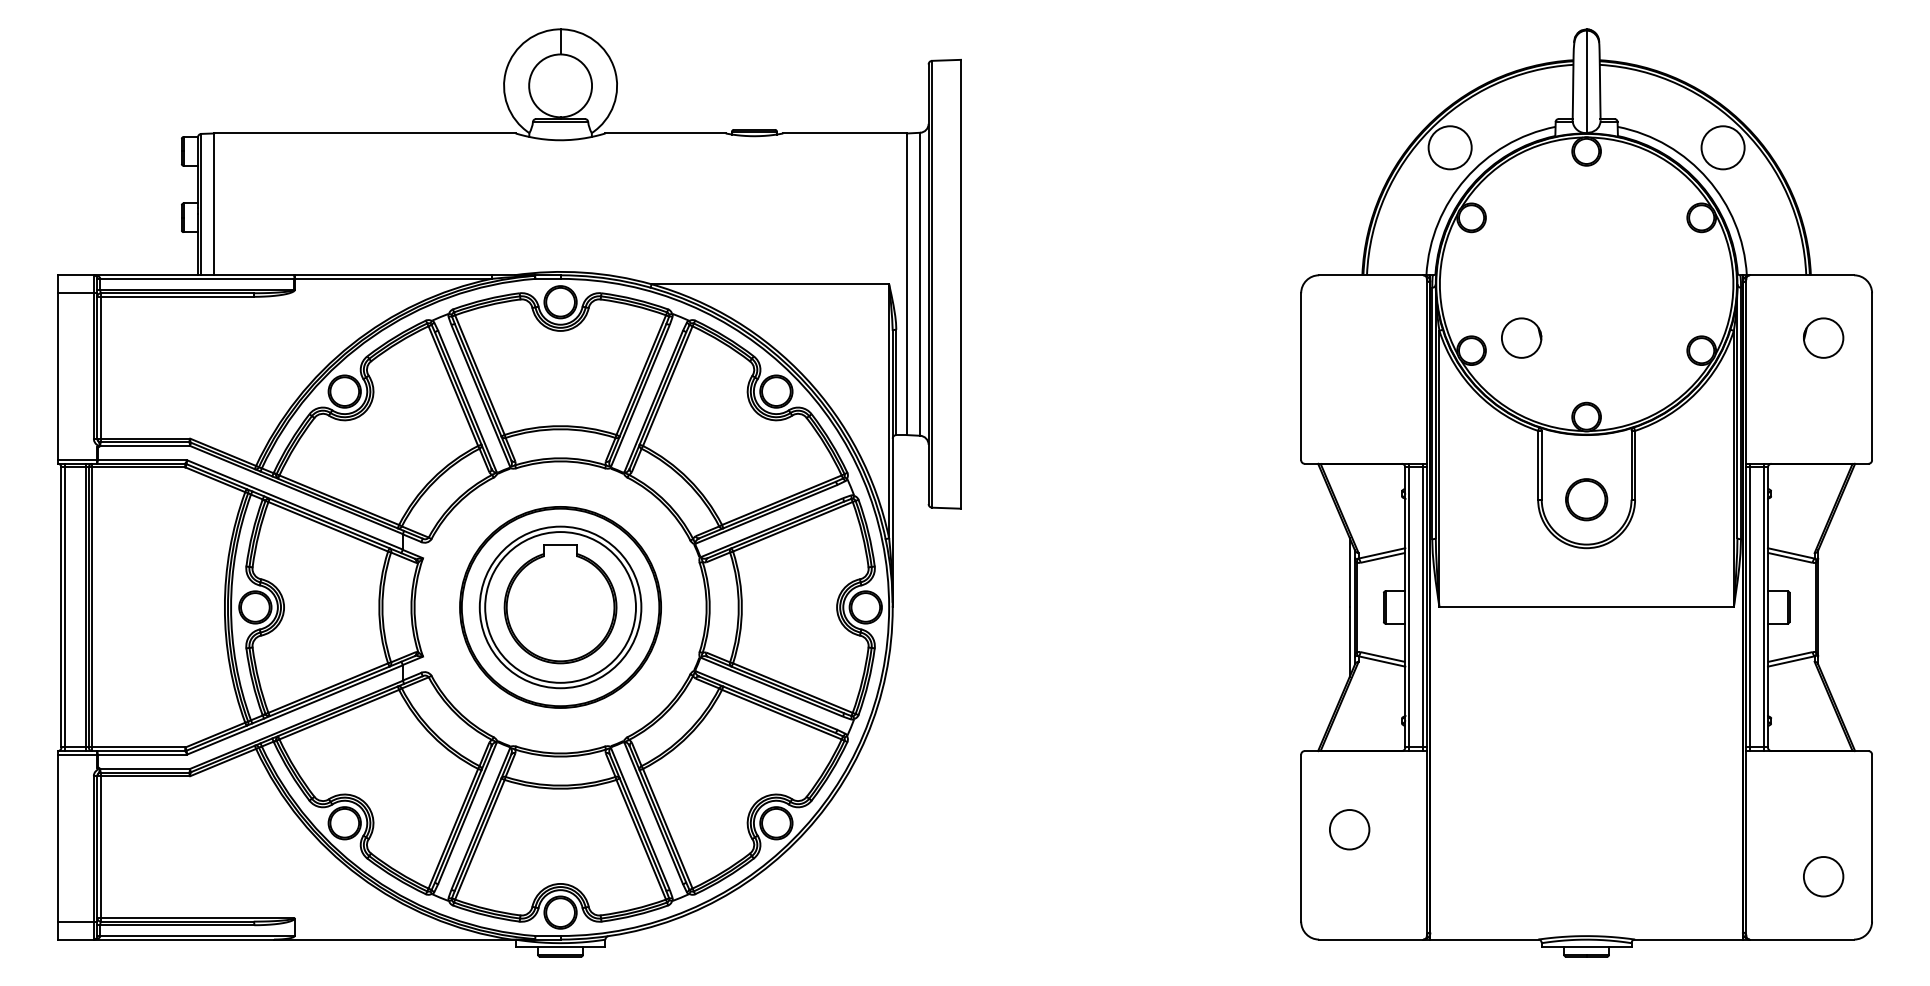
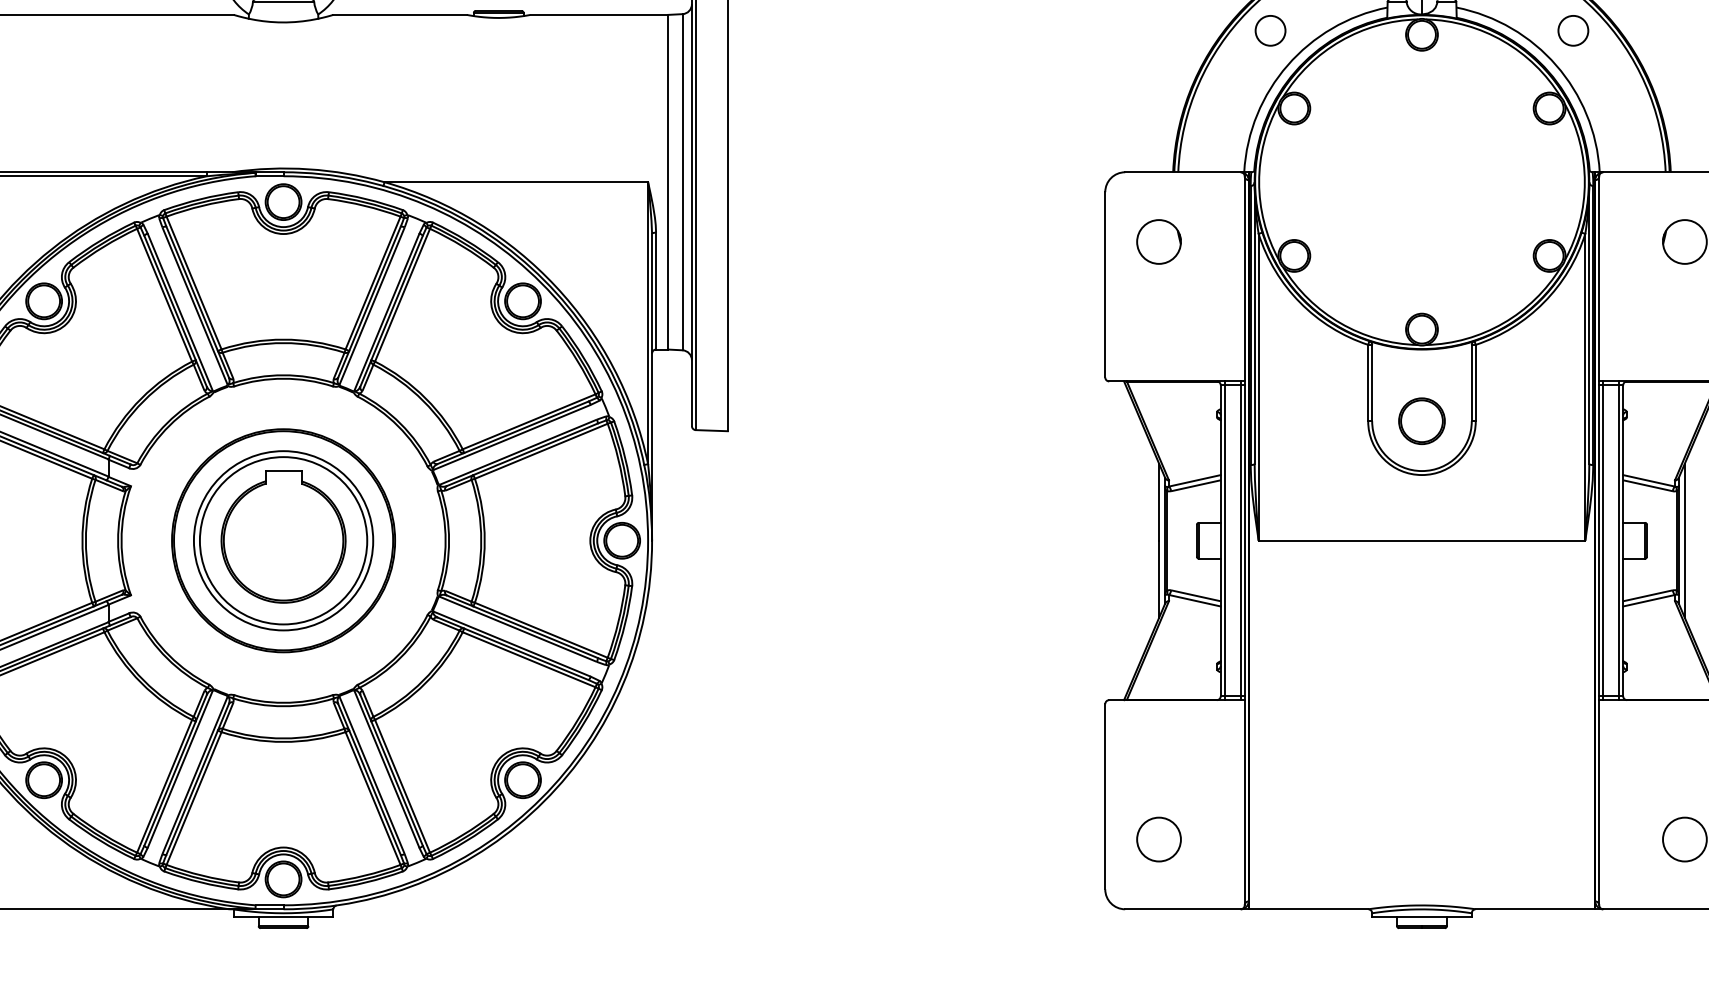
circle: (1449, 147) -> (1269, 30), size x0.62
circle: (1722, 147) -> (1572, 30), size x0.62
circle: (1521, 337) -> (1158, 241), moved
line: (1823, 607) -> (1684, 540), added
circle: (1349, 829) -> (1158, 839), moved

